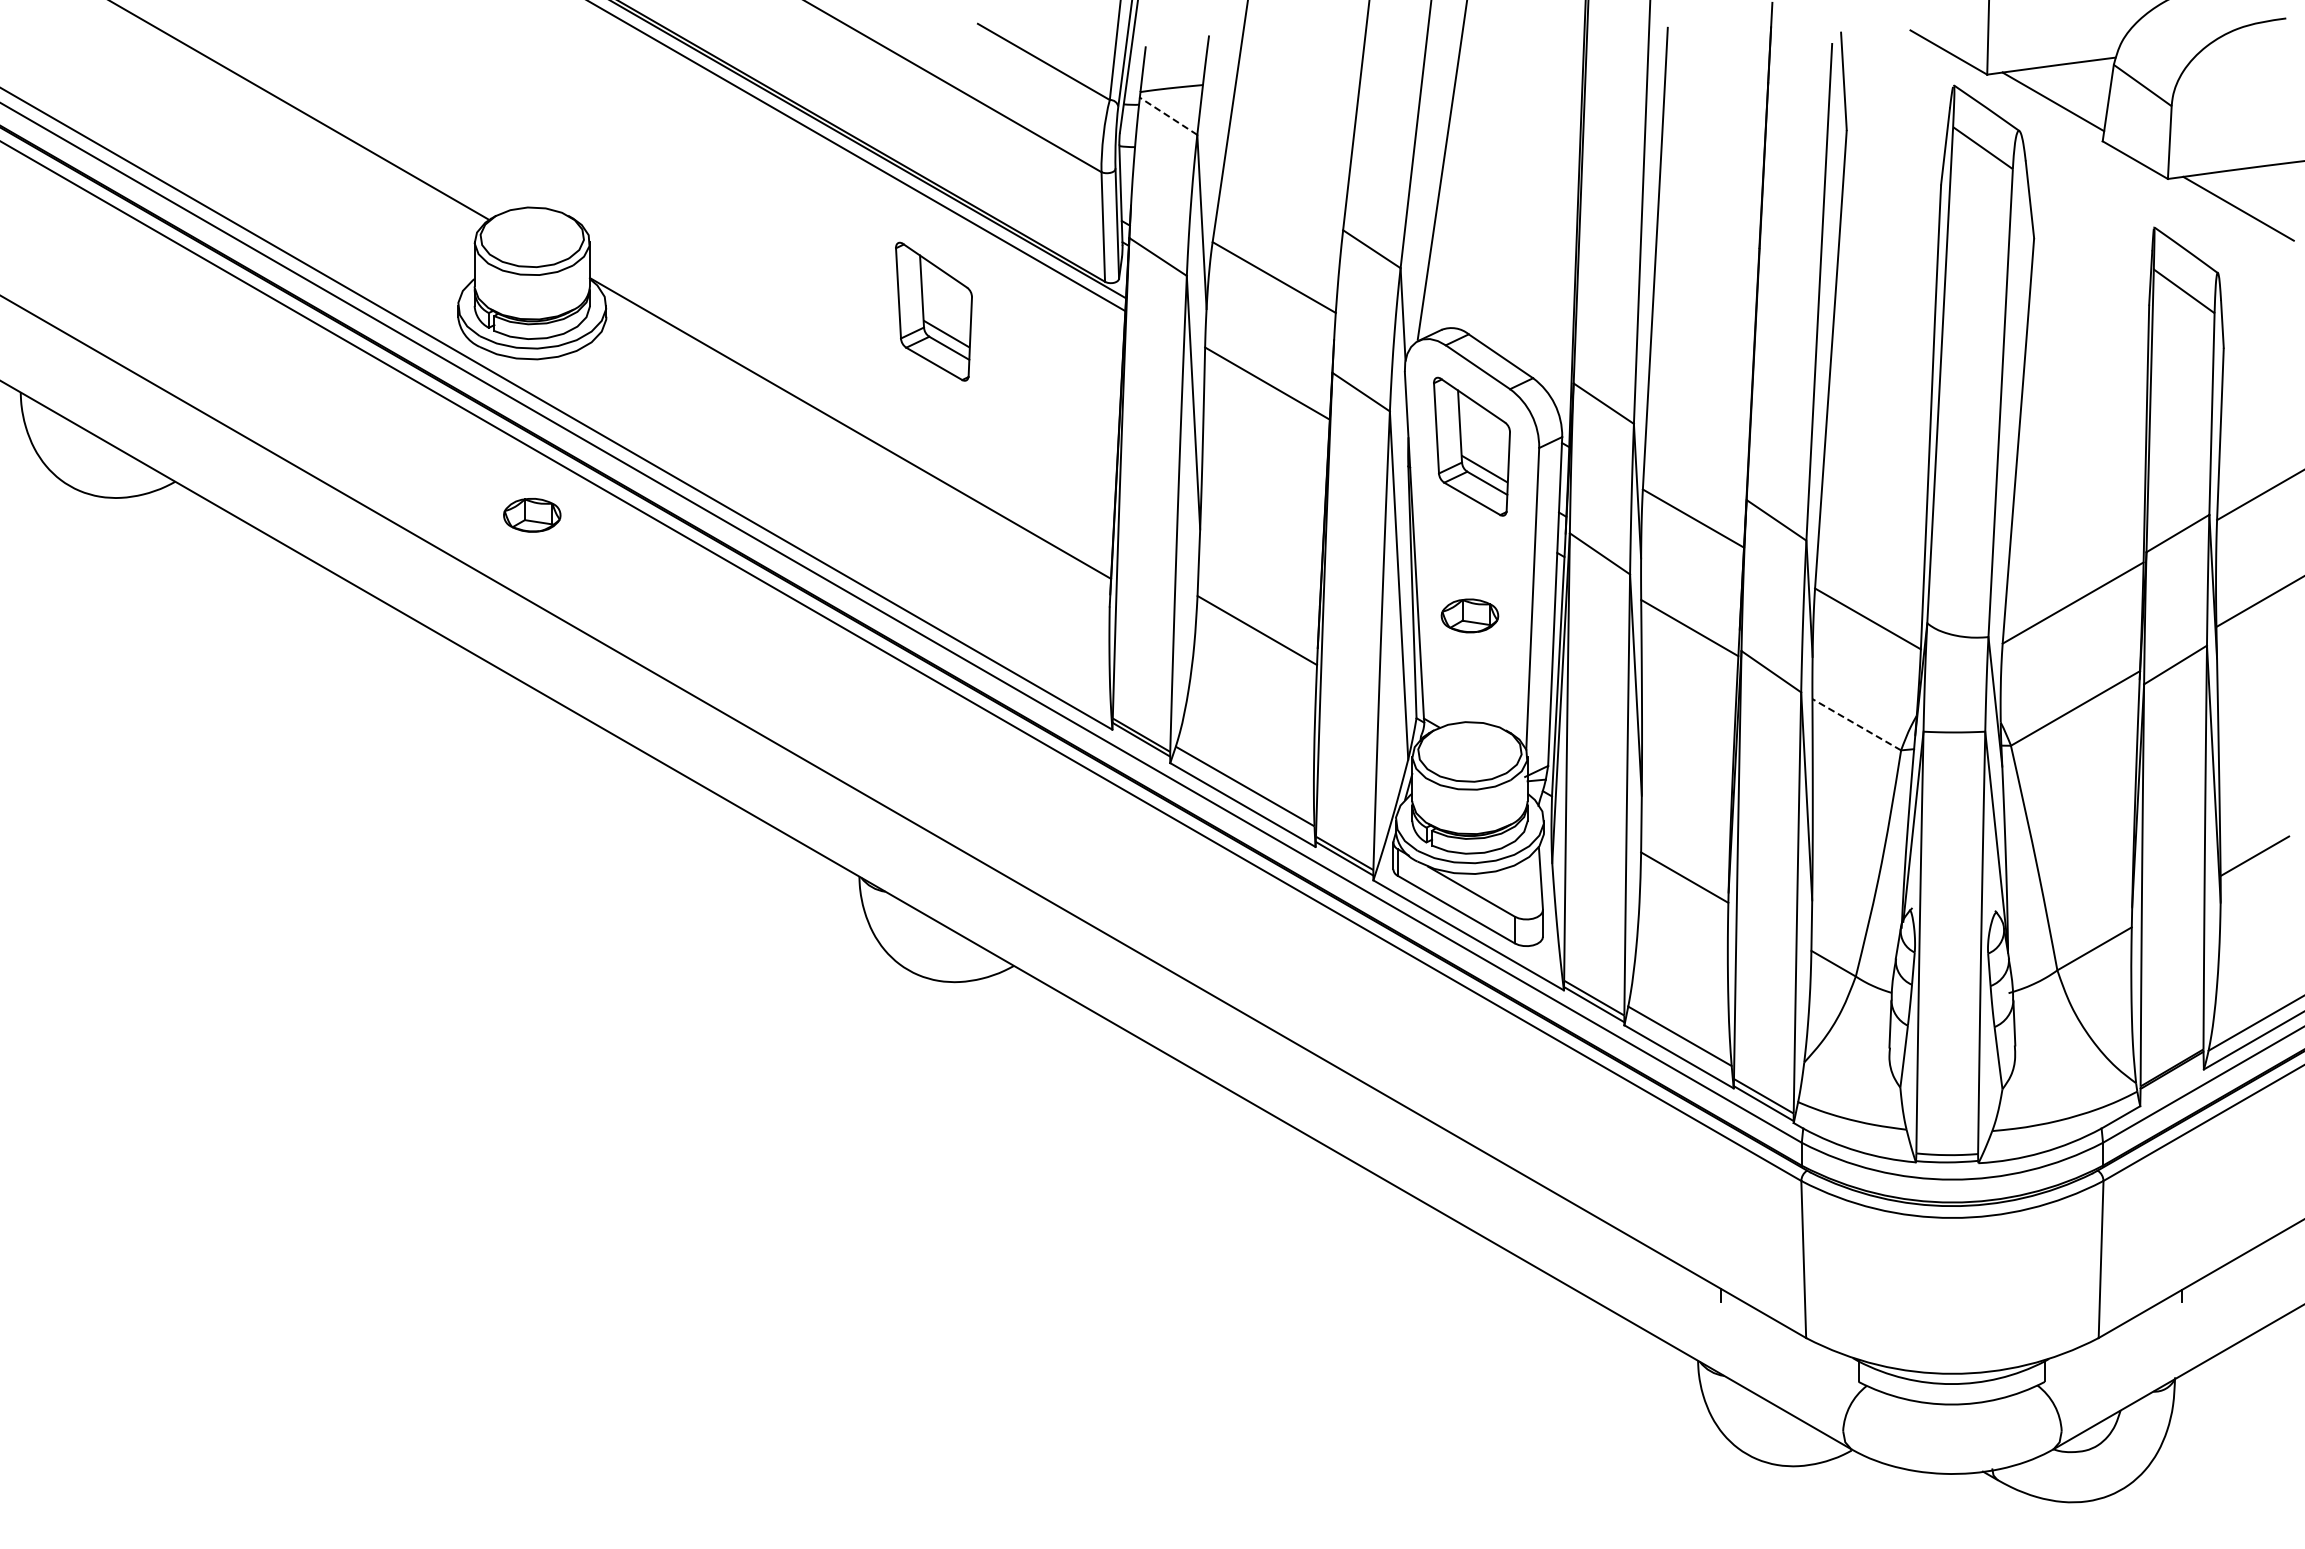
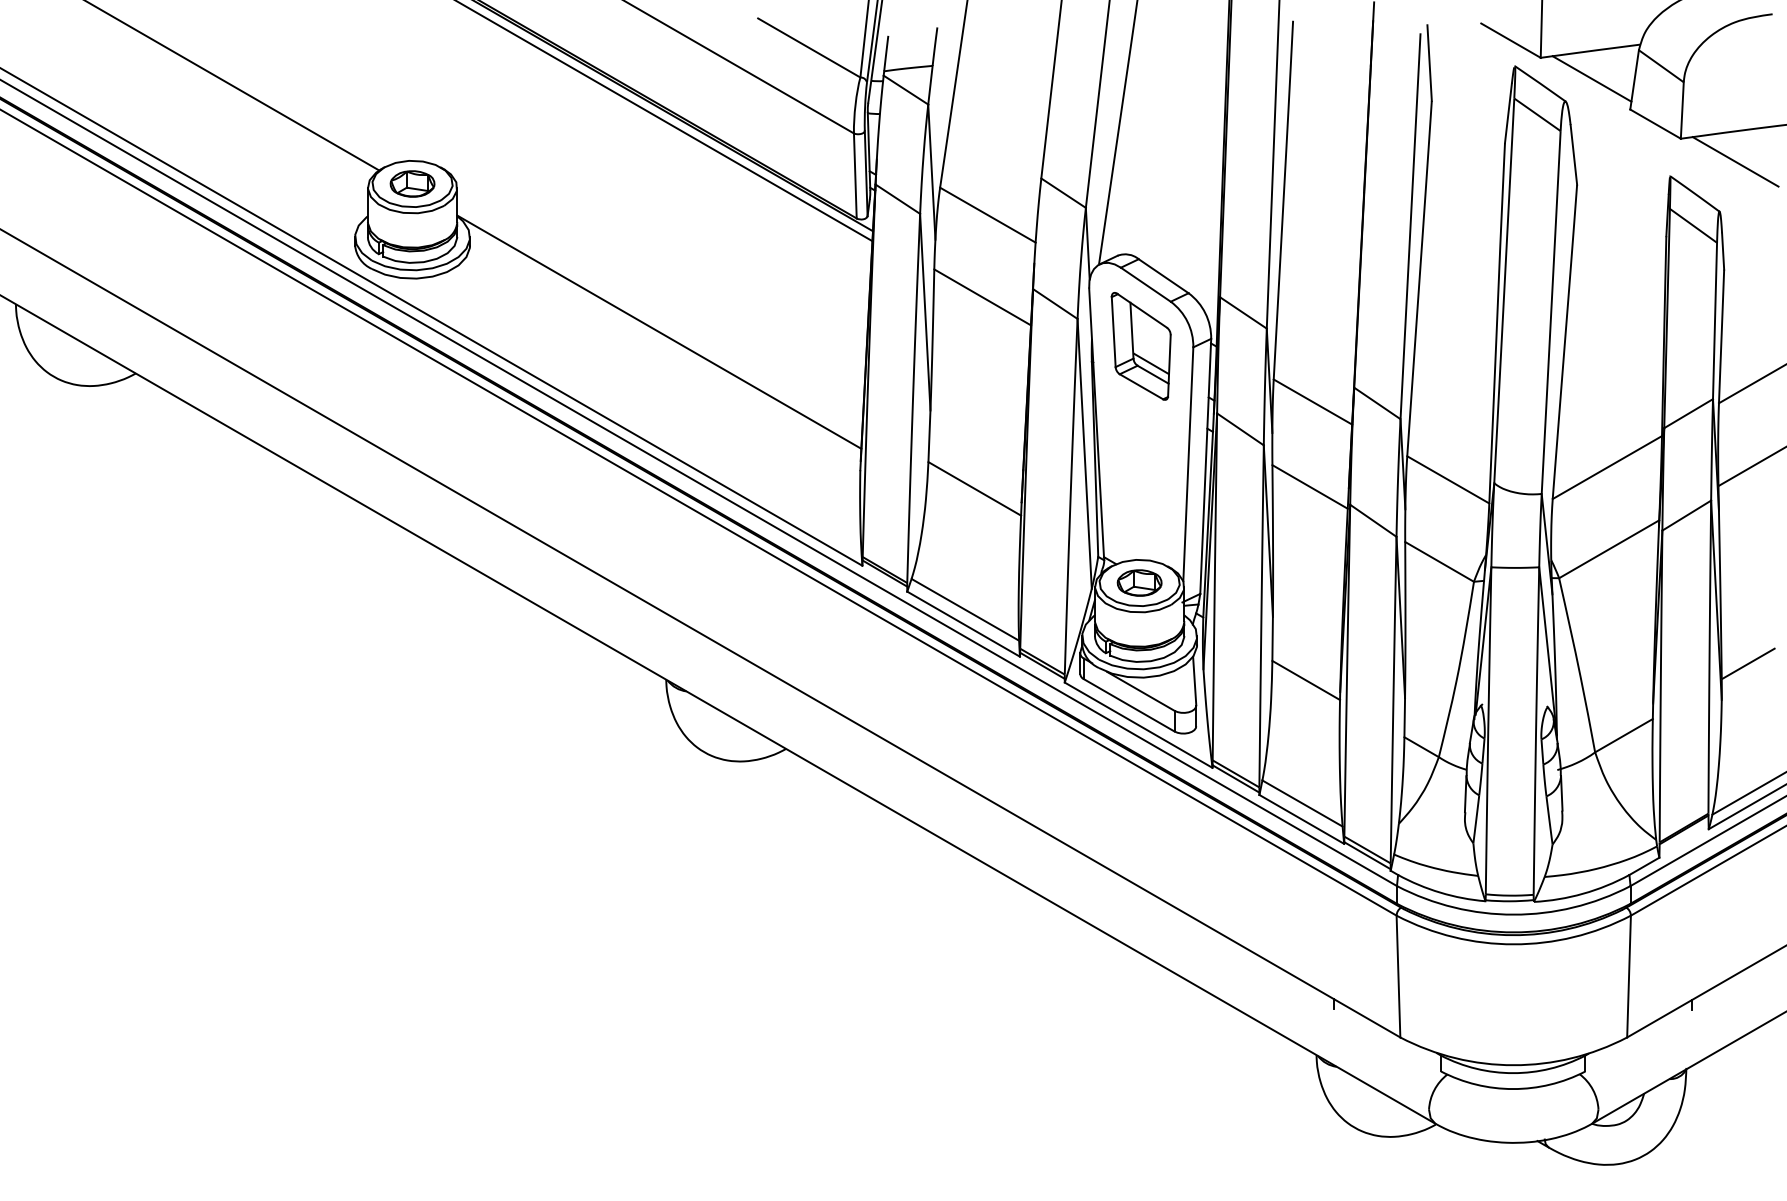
line: (1168, 116) -> (905, 90), dashed -> solid
part: (933, 311) -> (723, 241), removed
part: (532, 515) -> (412, 184), moved
part: (1469, 615) -> (1139, 582), moved
line: (1856, 724) -> (1439, 561), dashed -> solid

